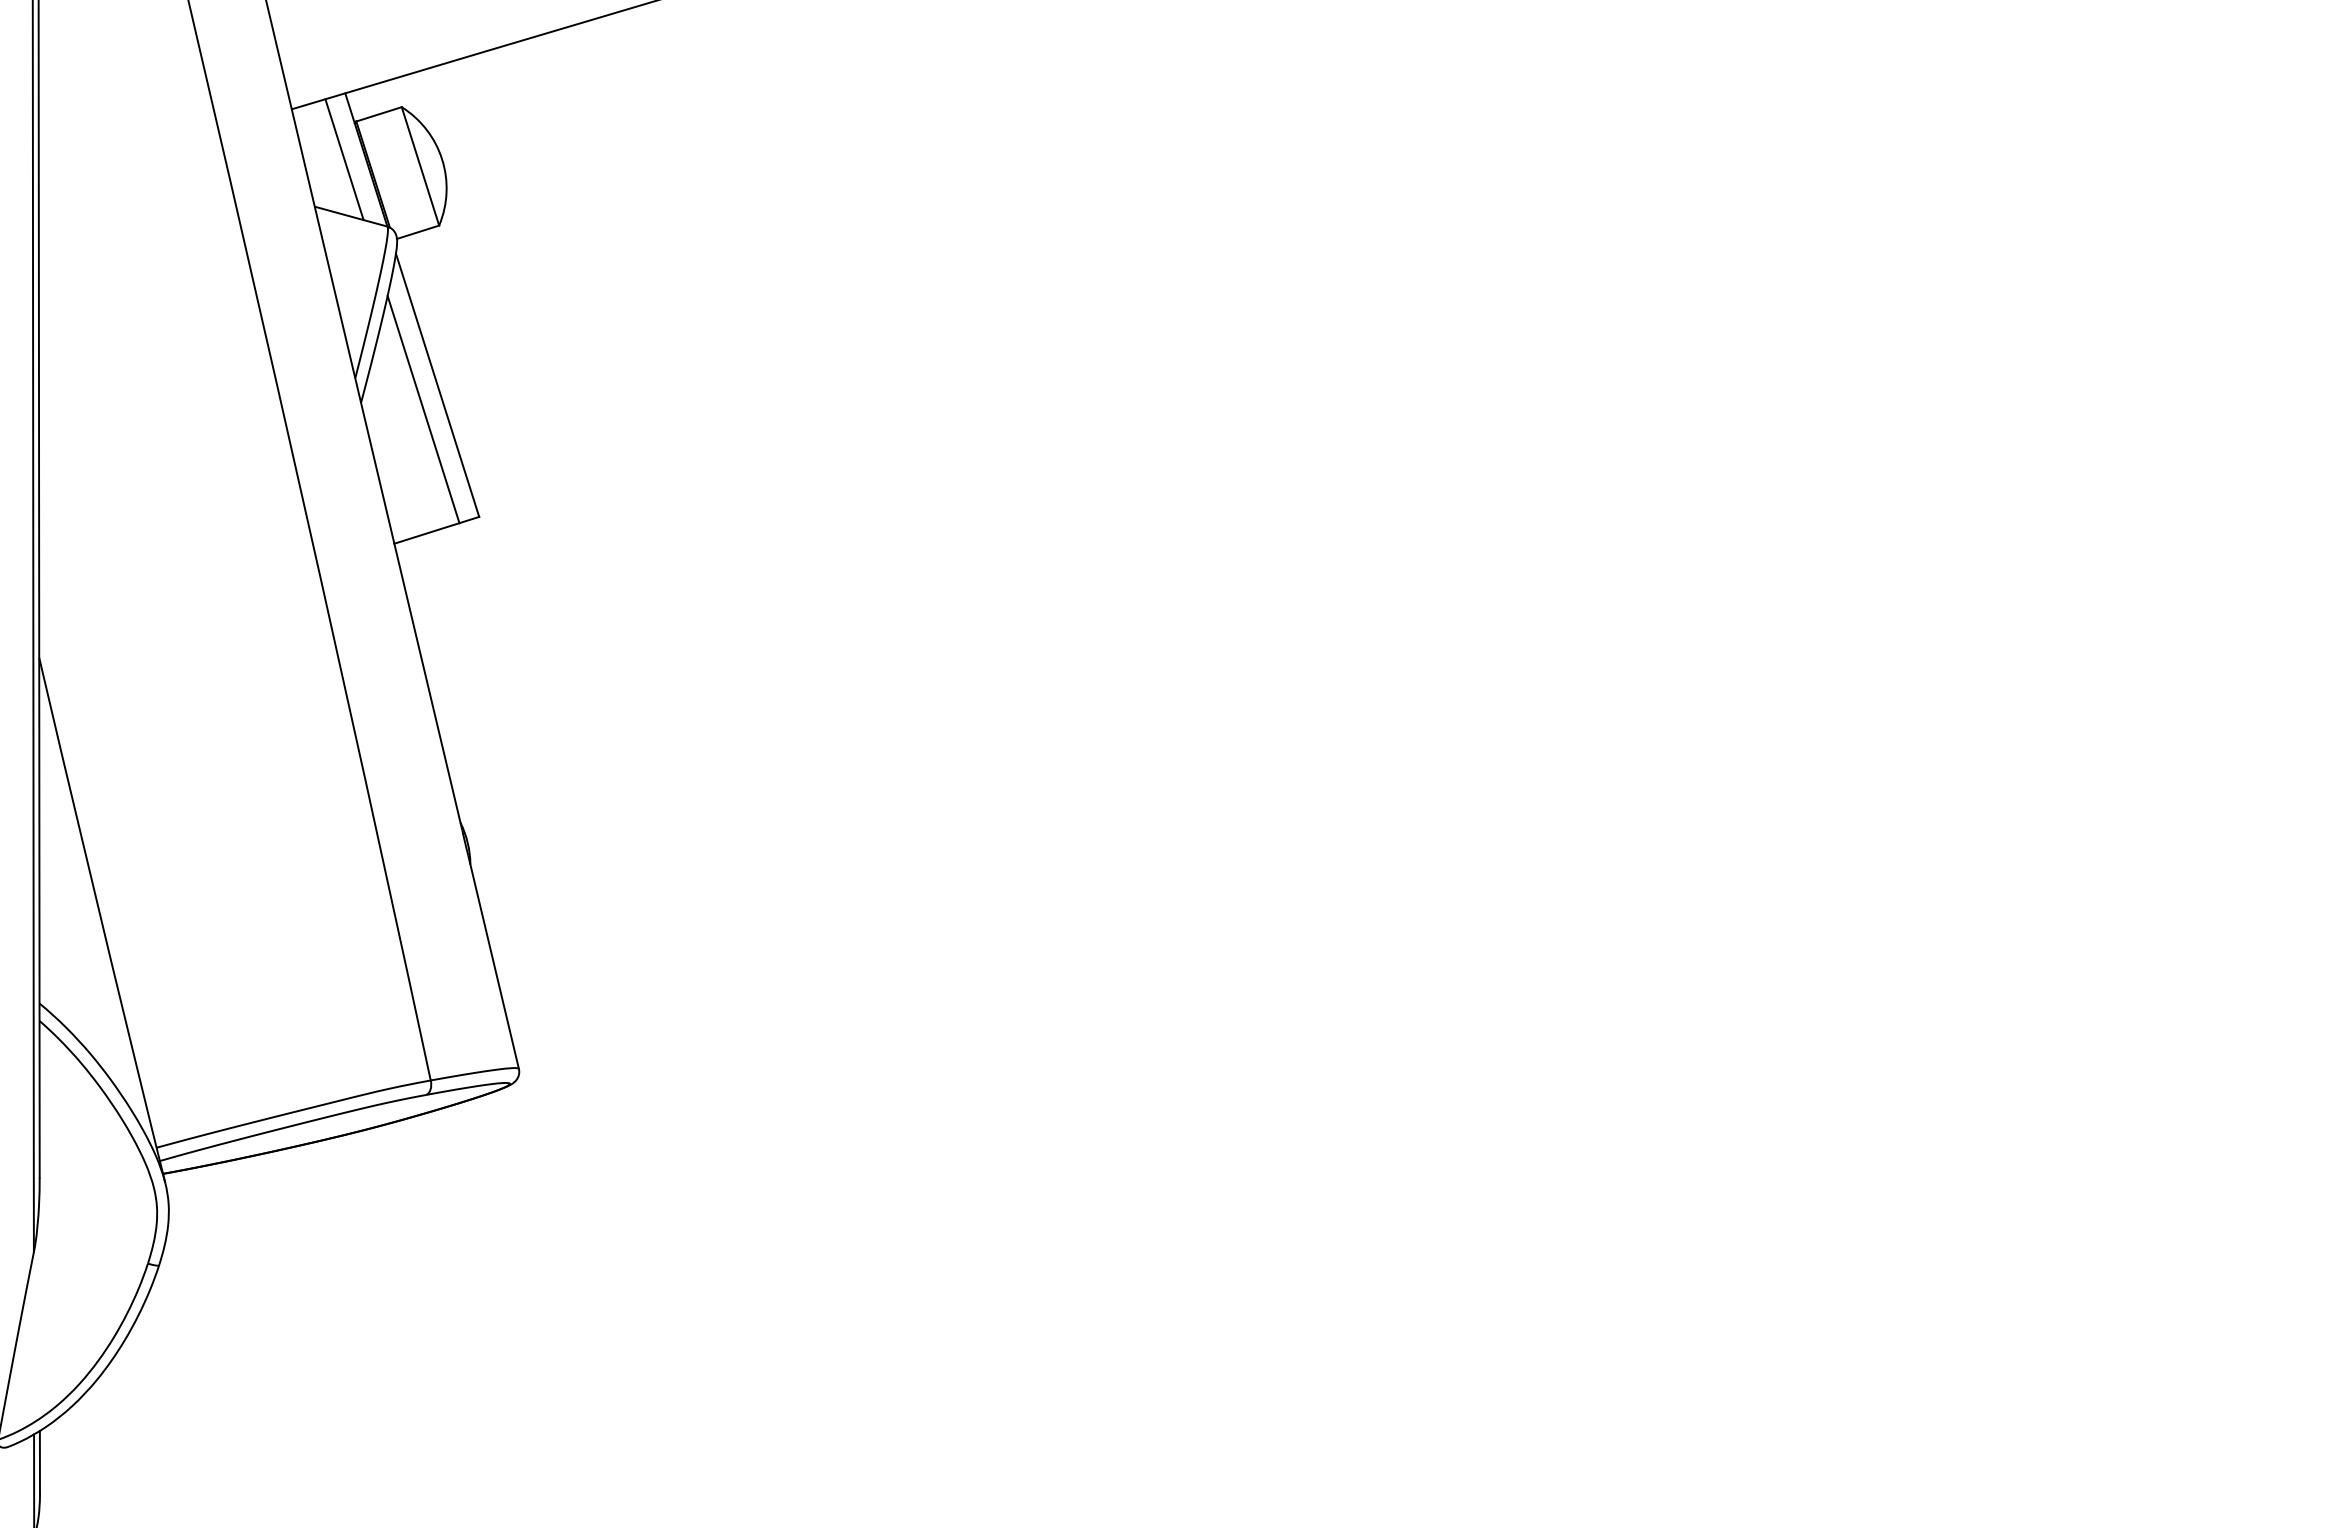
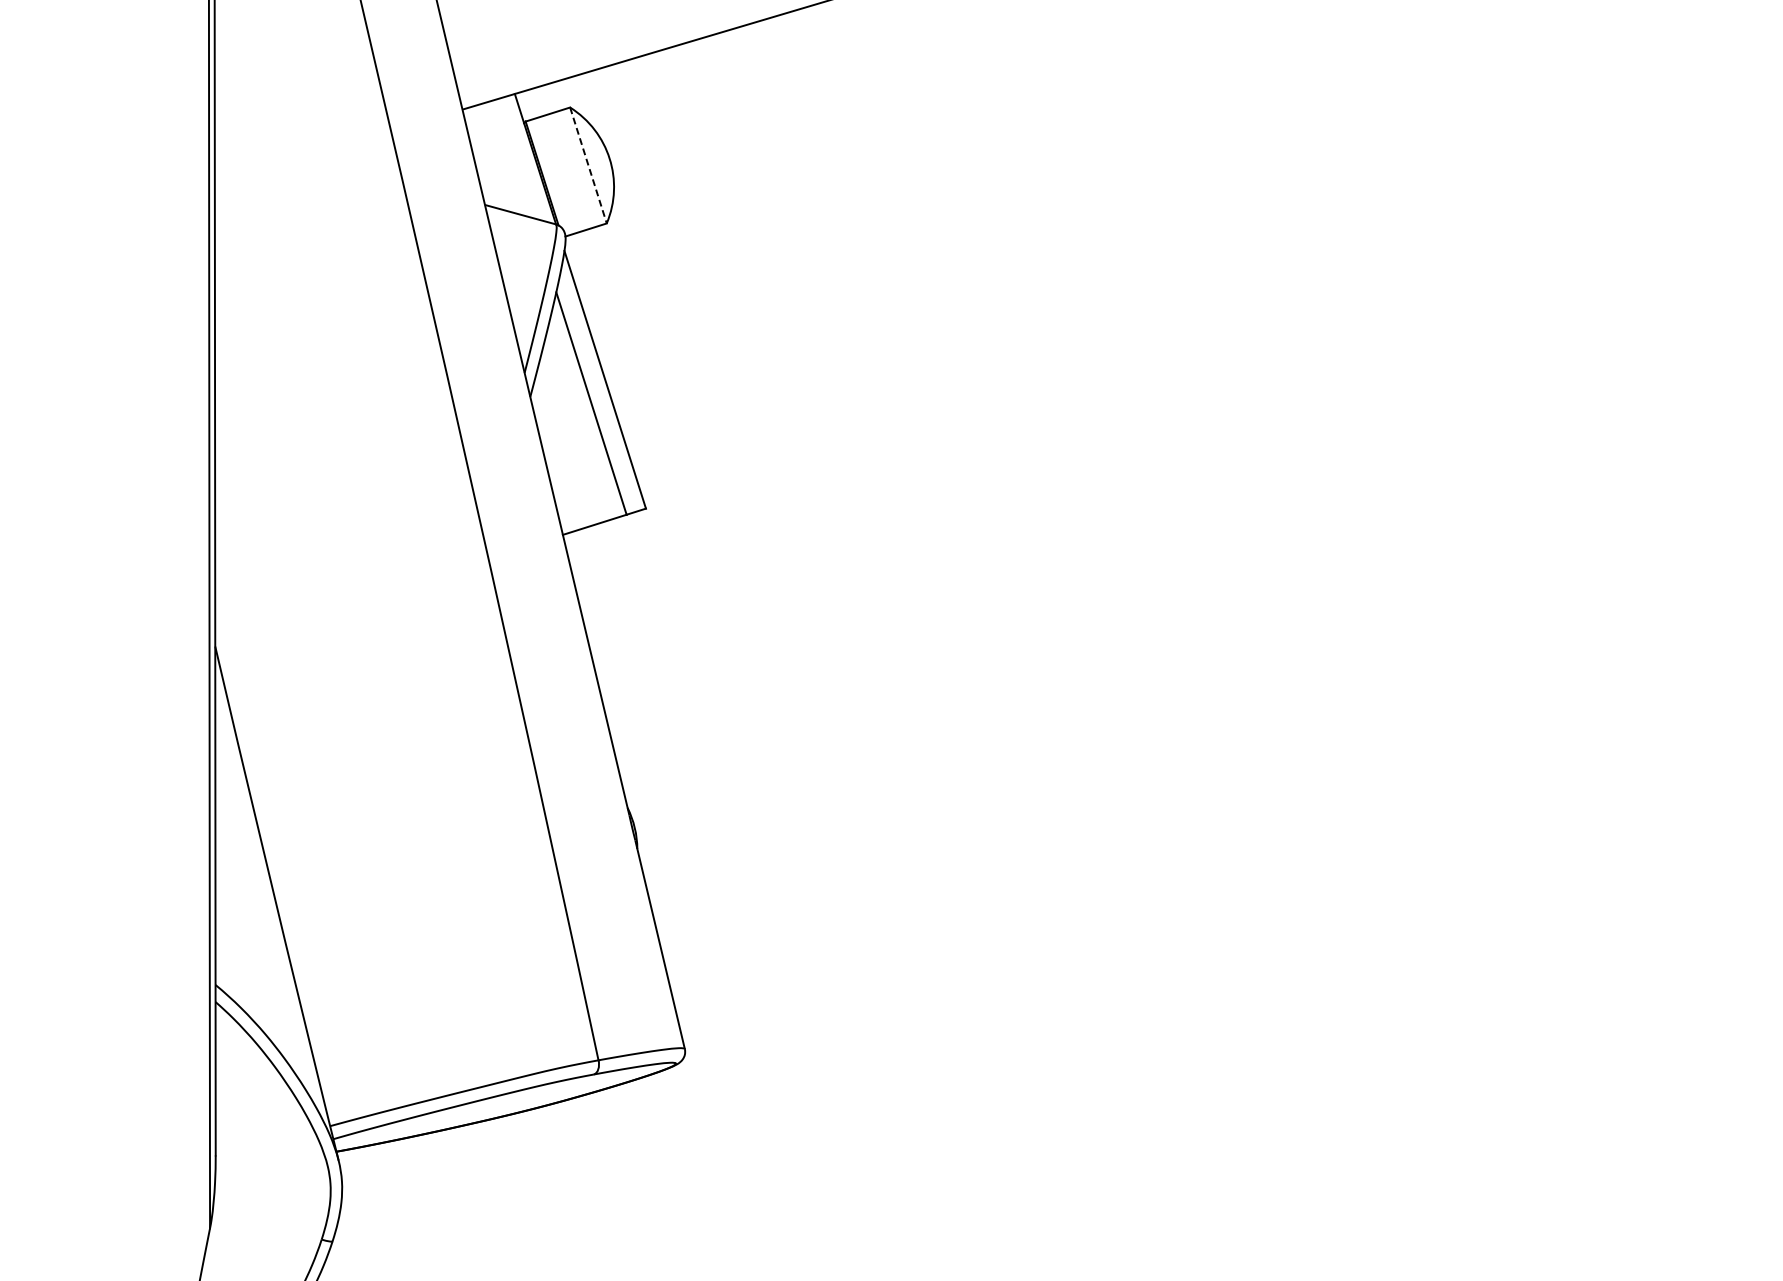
line: (344, 159) -> (514, 158), removed
line: (420, 166) -> (588, 165), solid -> dashed

